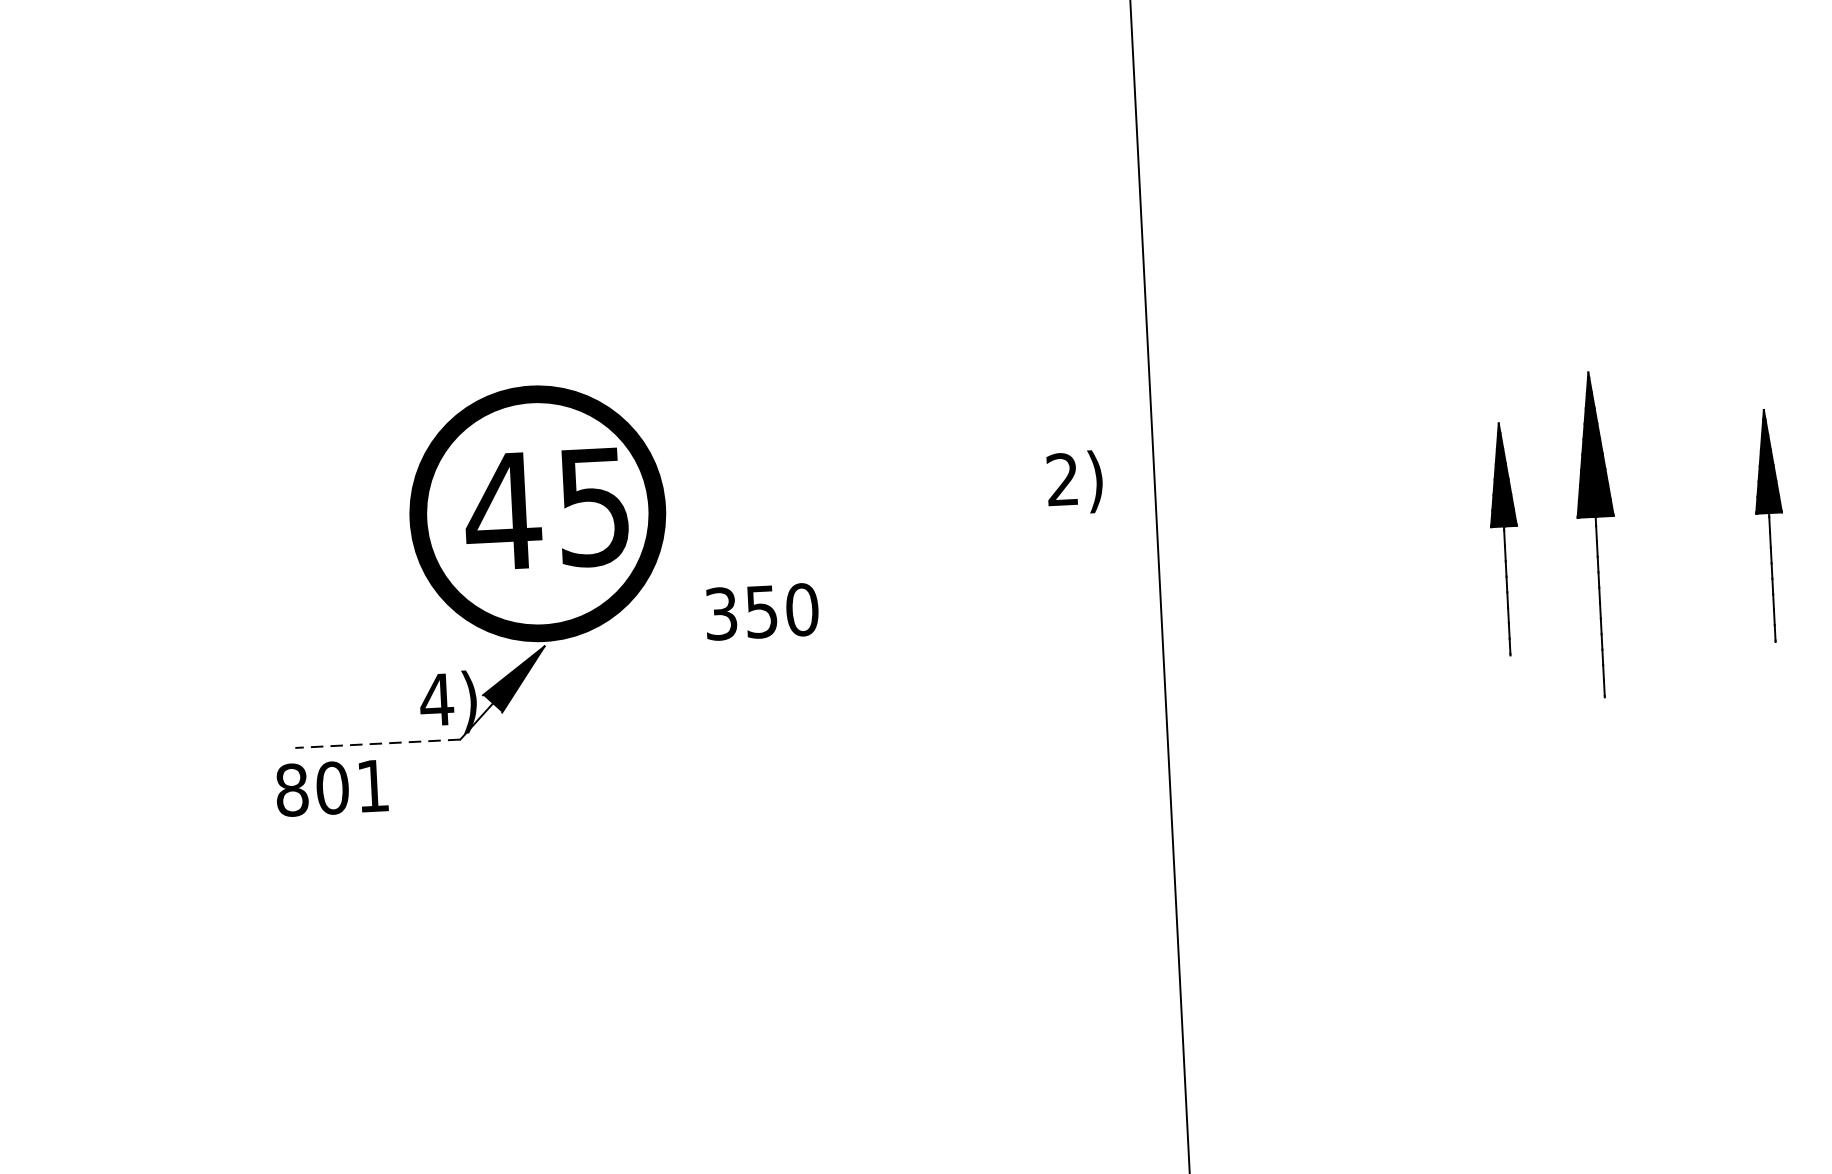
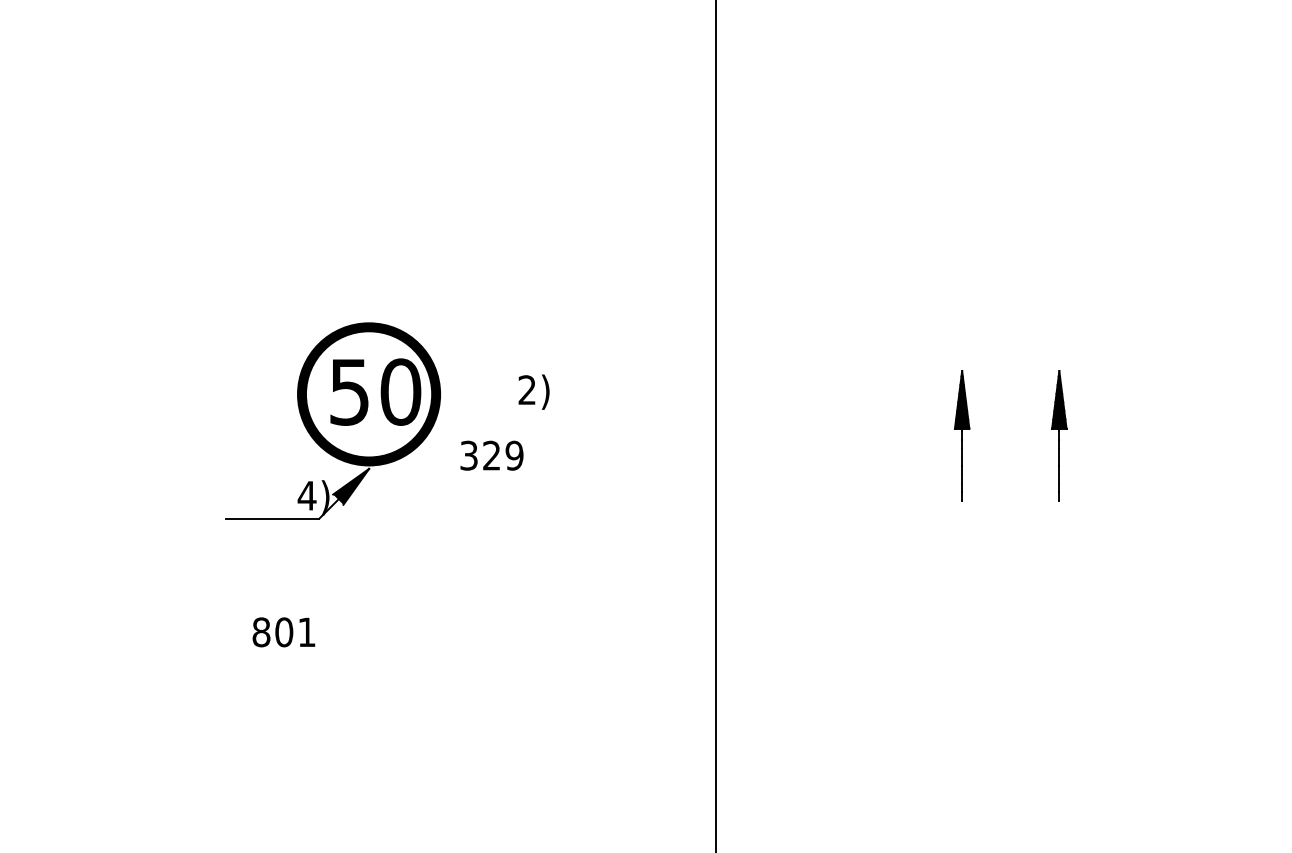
text: (1073, 481) -> (533, 391), moved
text: (547, 508) -> (374, 391), 45 -> 50
part: (1597, 533) -> (962, 435), size x0.71
part: (1504, 538) -> (910, 435), removed
text: (782, 610) -> (503, 455), 350 -> 329
line: (377, 743) -> (272, 518), dashed -> solid
text: (331, 788) -> (283, 632), moved

